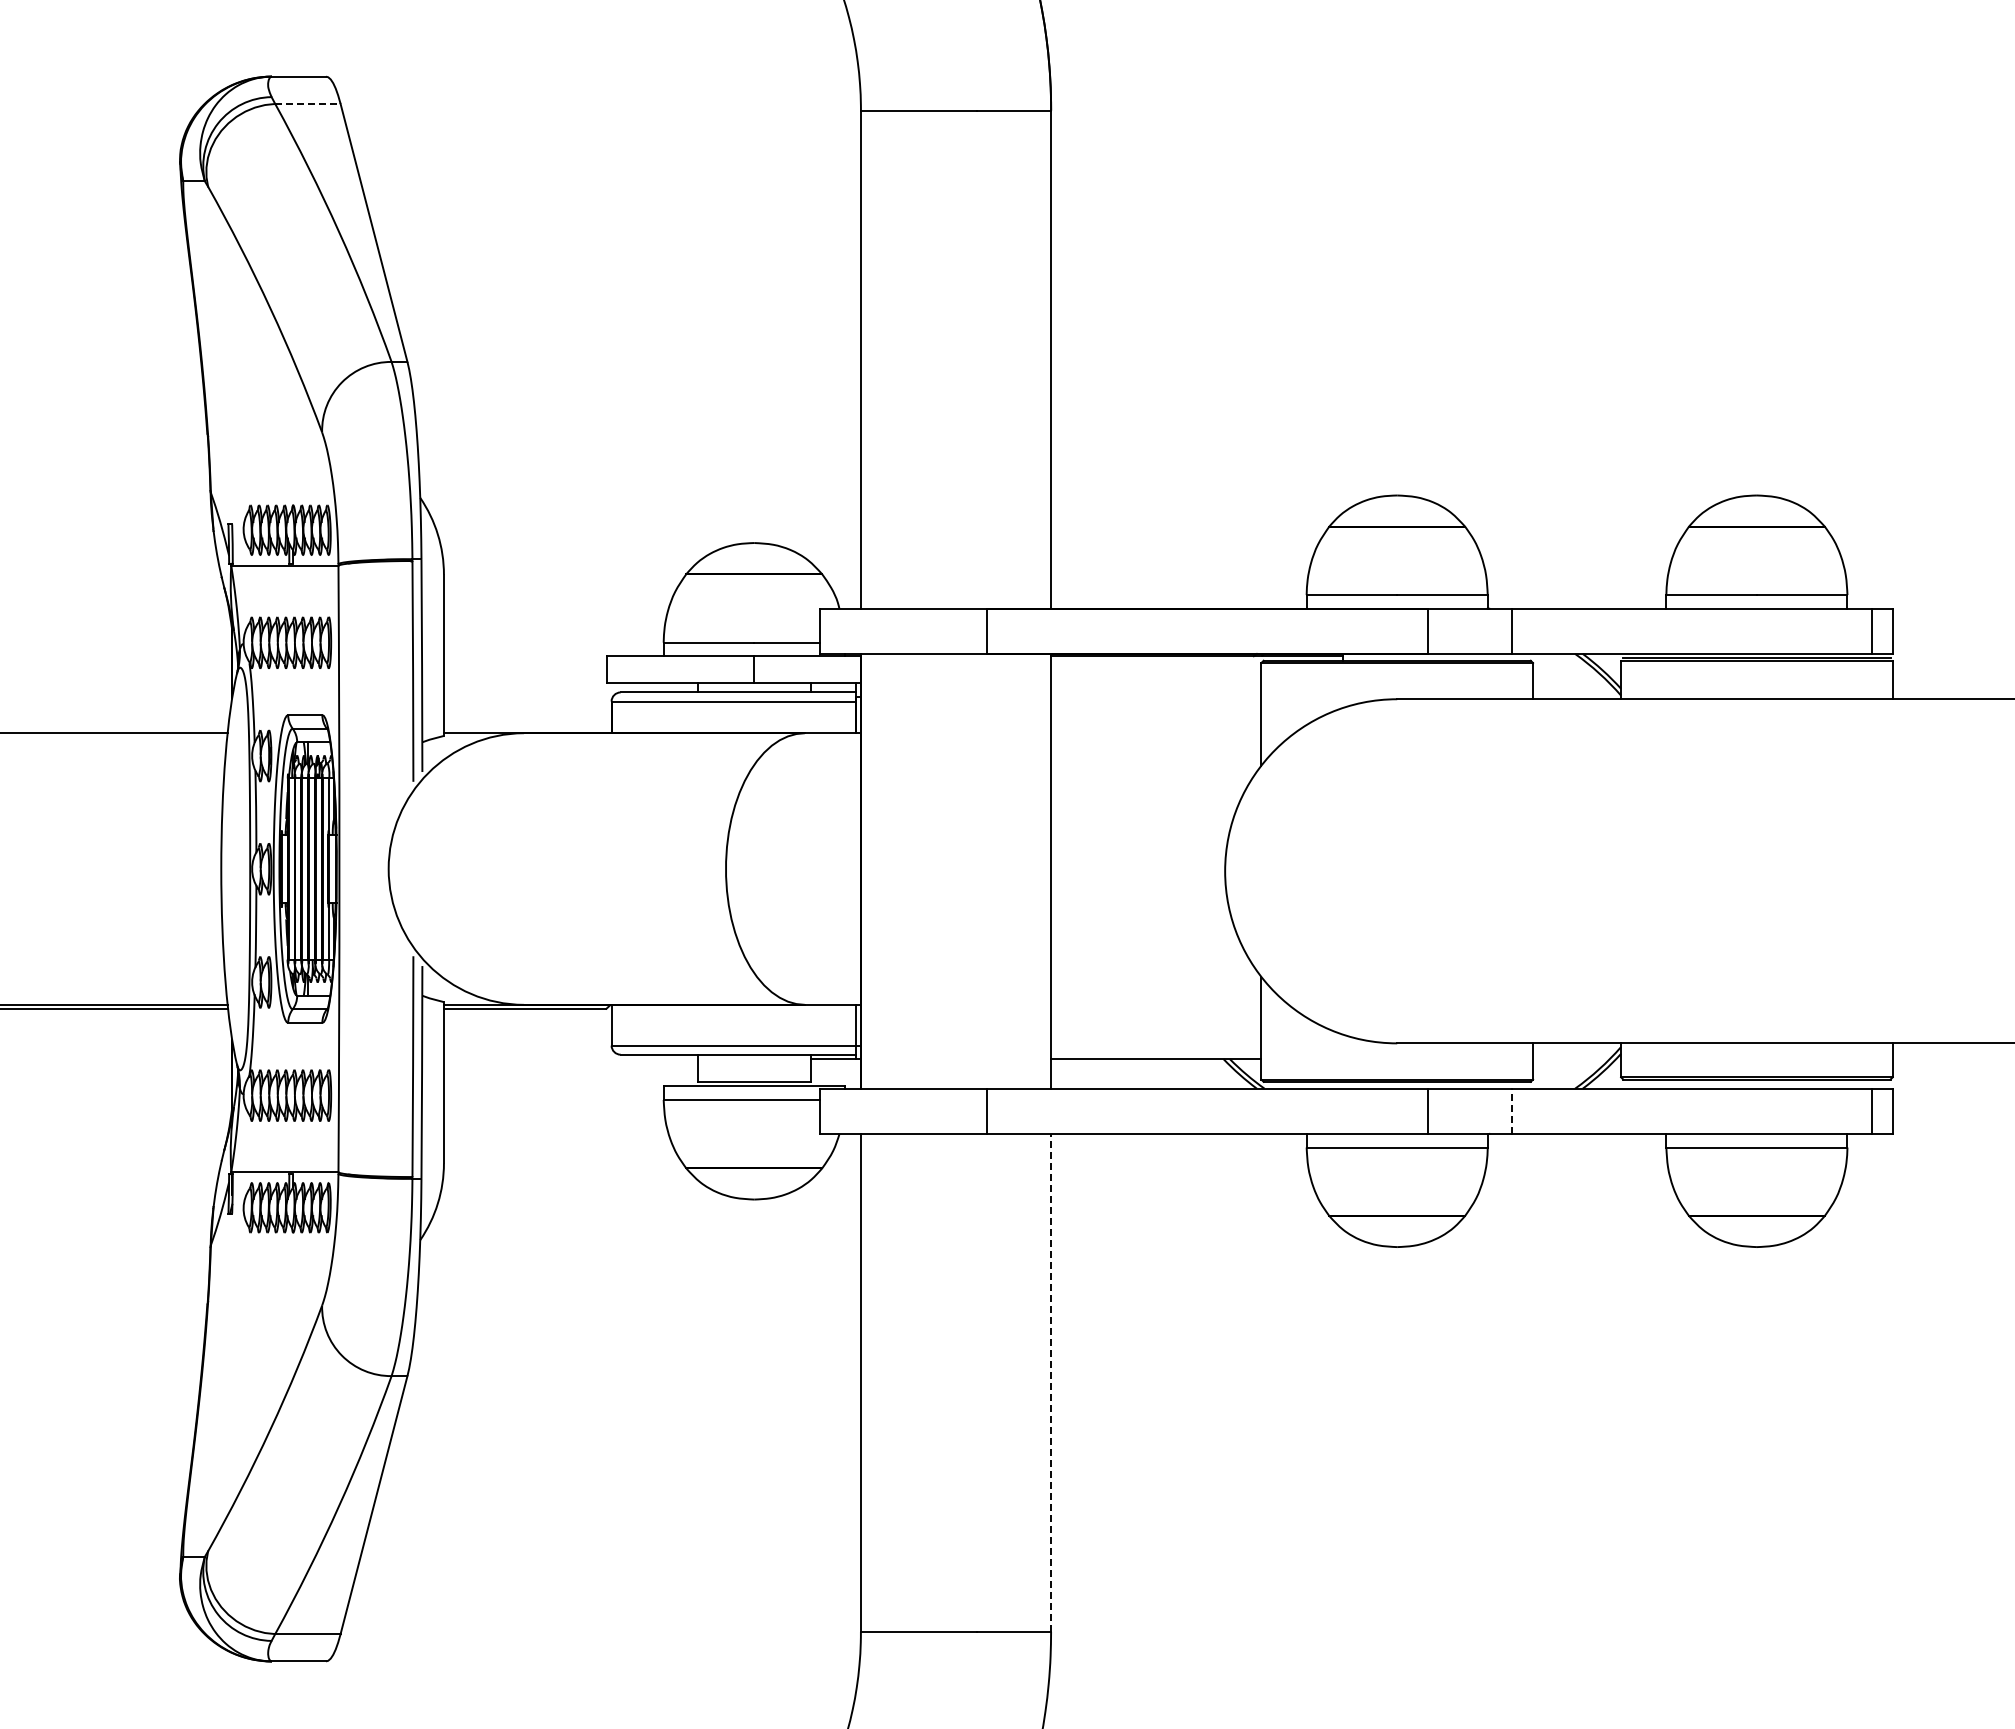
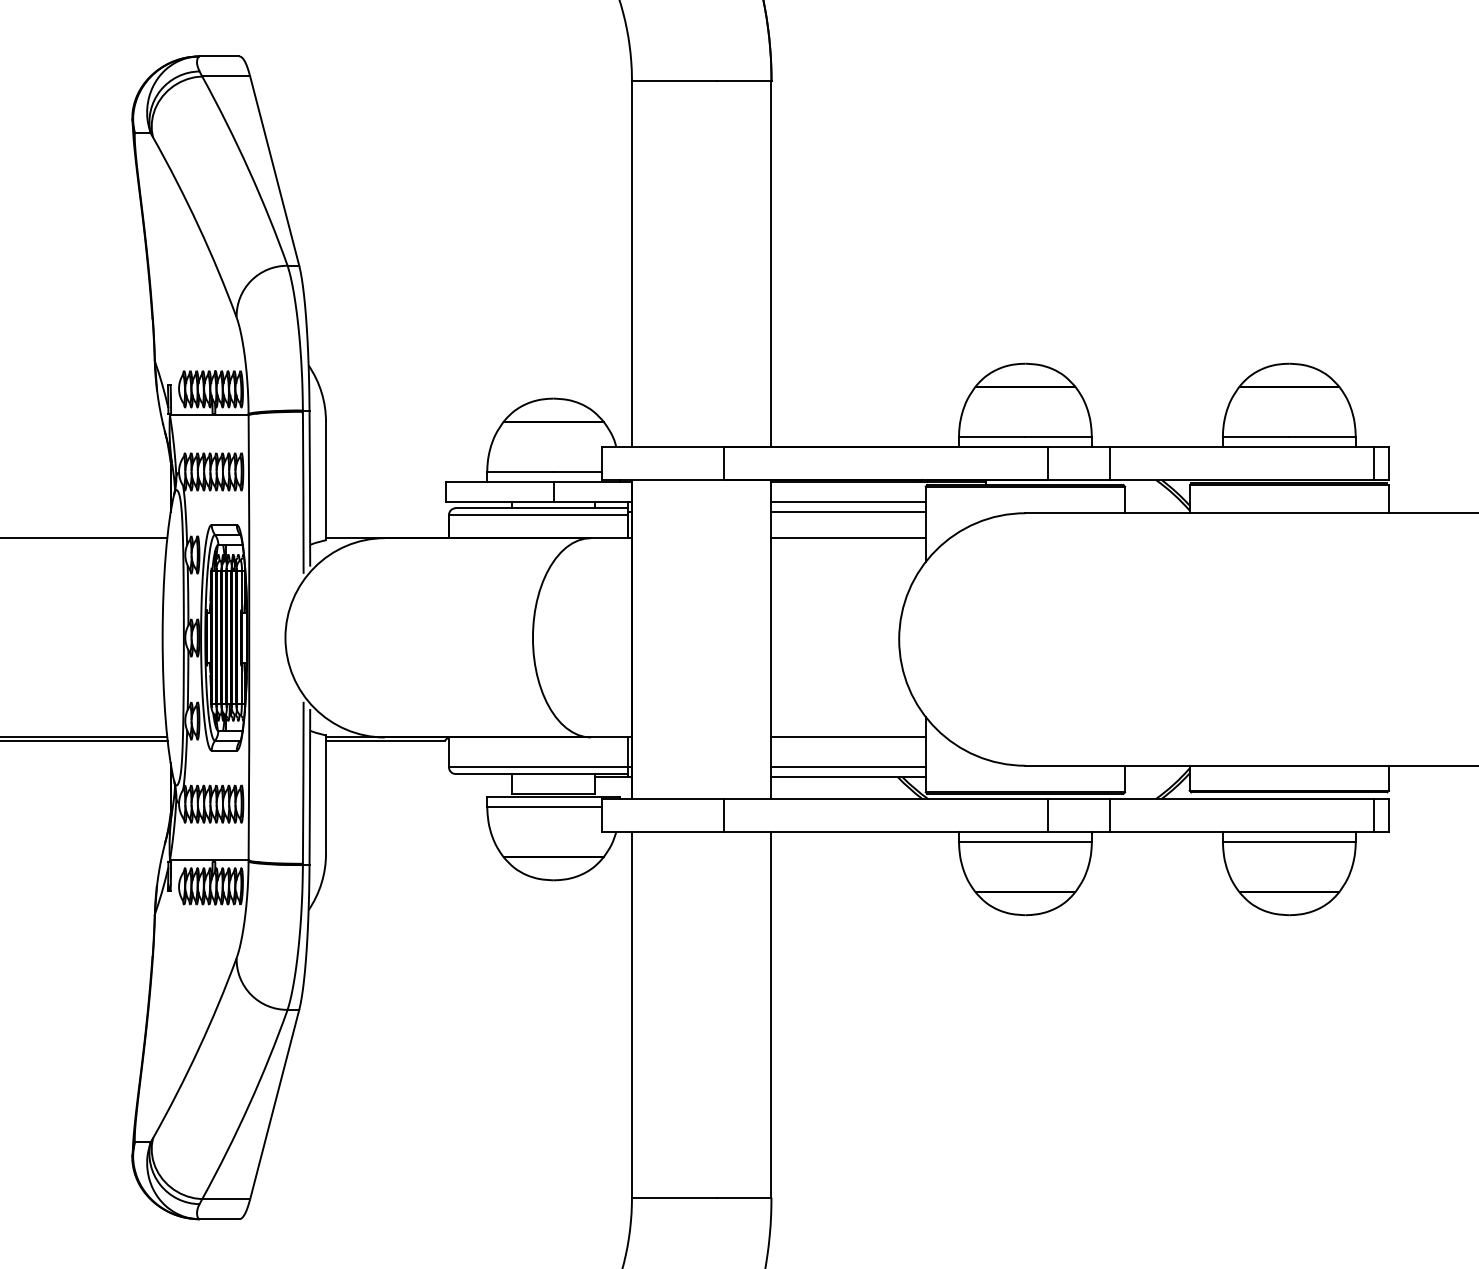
line: (307, 103) -> (225, 76), dashed -> solid
line: (1156, 683) -> (848, 501), added
line: (1156, 696) -> (848, 511), added
line: (1156, 733) -> (848, 538), added
line: (1156, 1004) -> (848, 737), added
line: (1156, 1045) -> (848, 767), added
line: (1512, 1111) -> (1110, 815), dashed -> solid
line: (1051, 1382) -> (771, 1014), dashed -> solid

